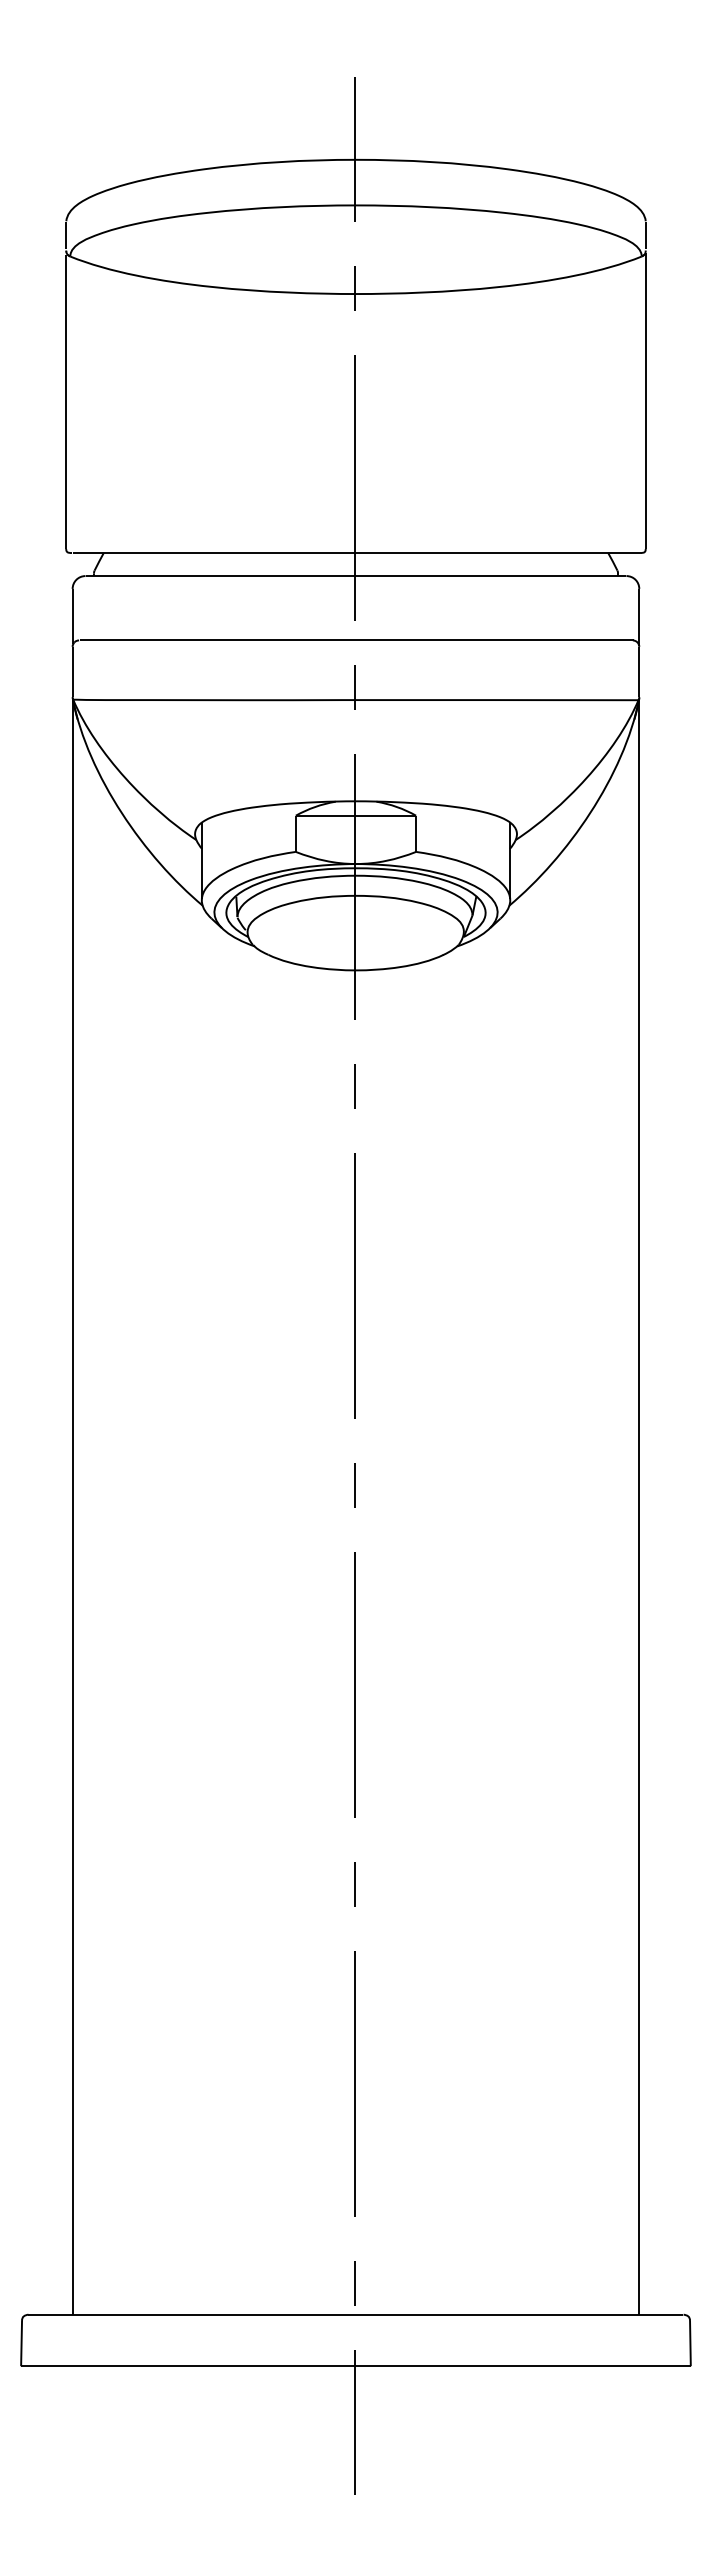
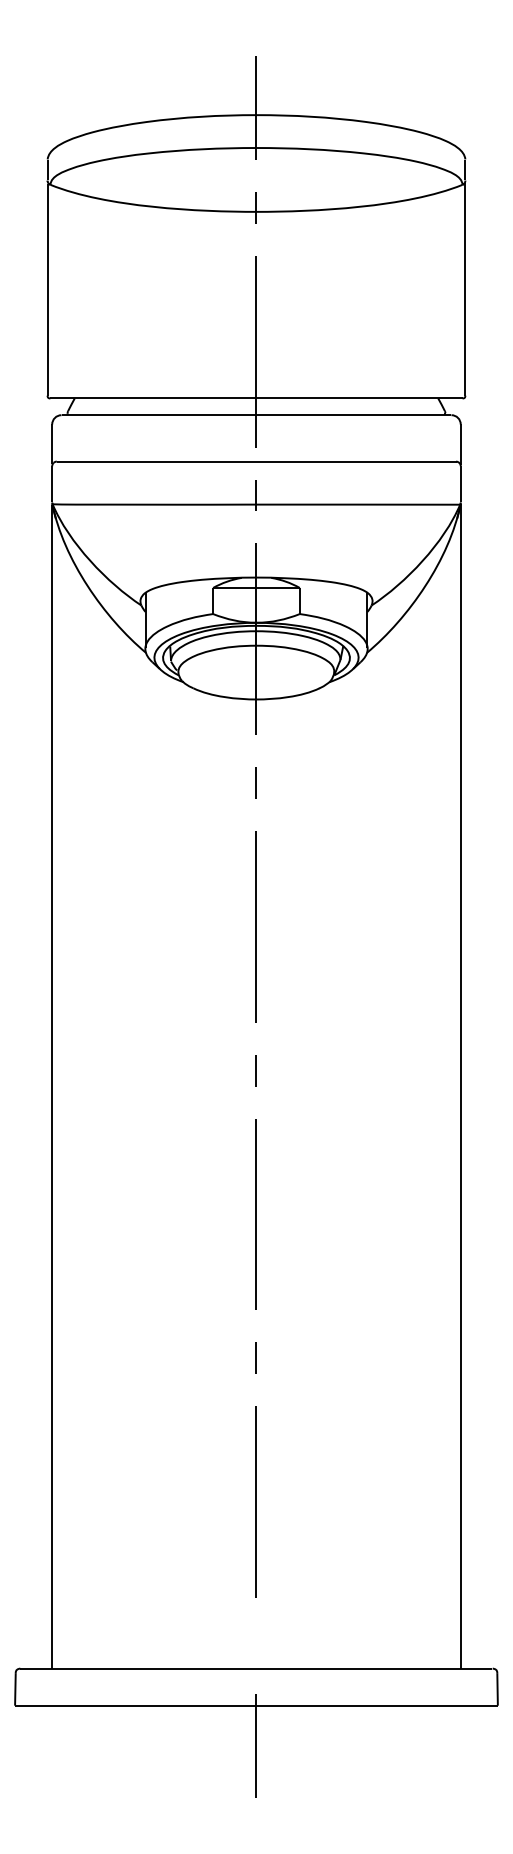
line: (354, 2283) -> (255, 1646), removed

